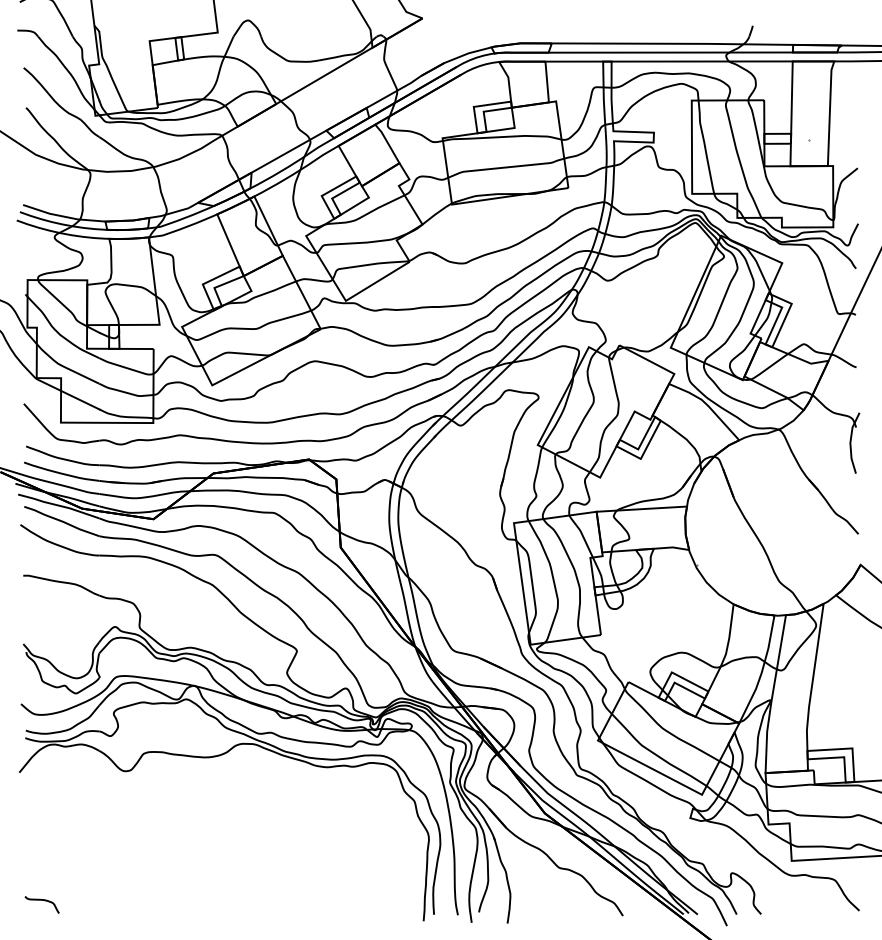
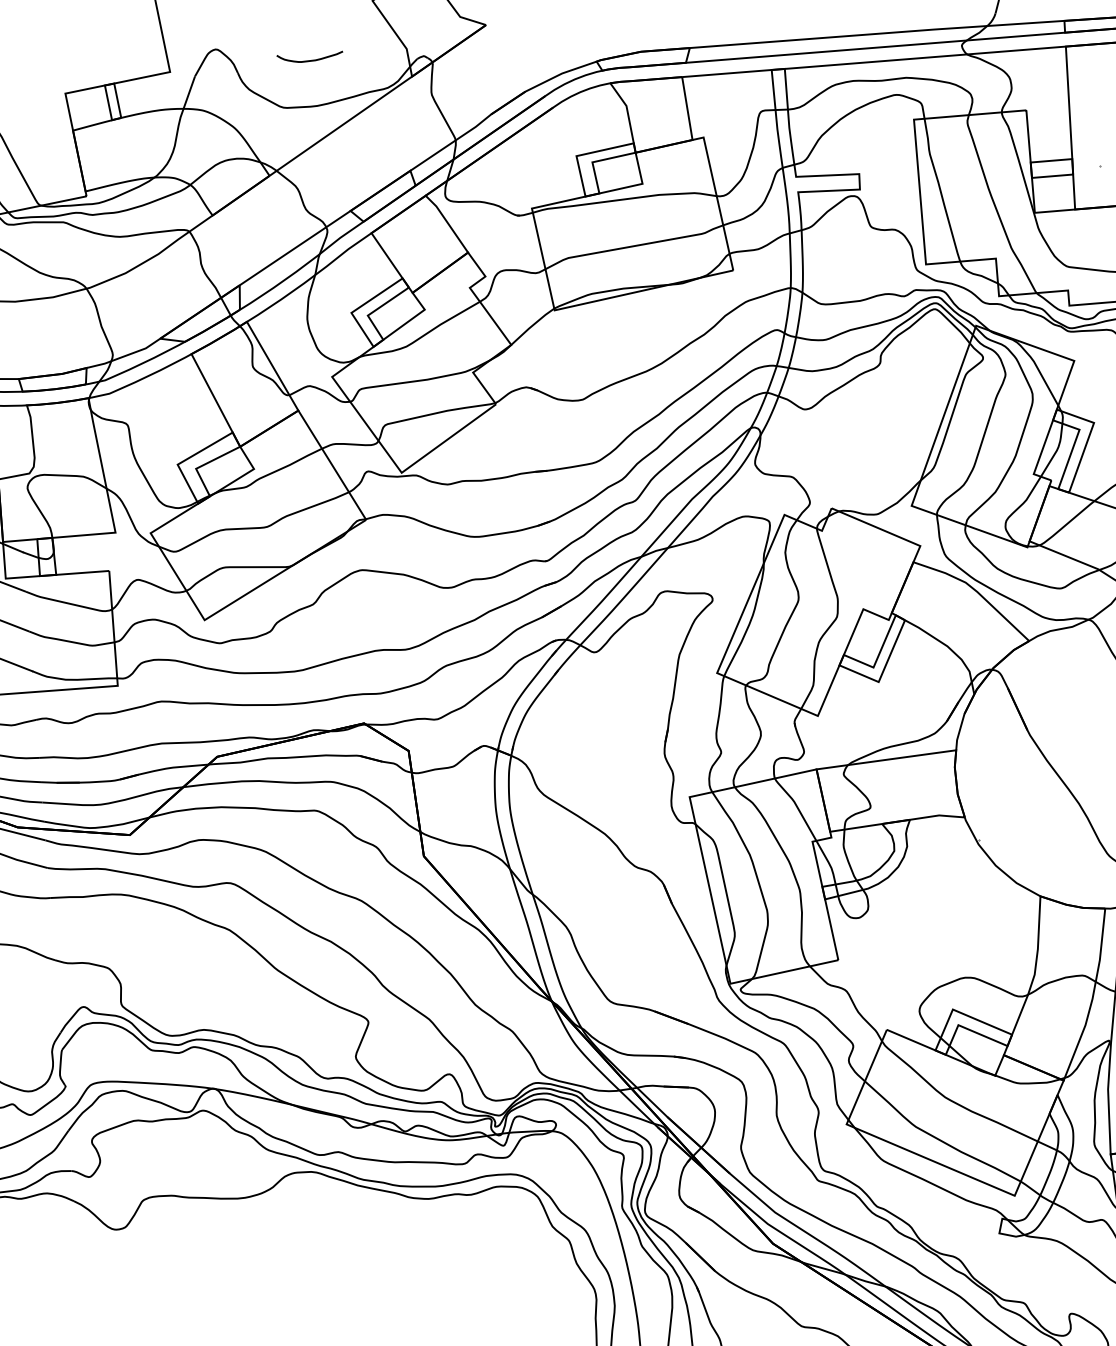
curve: (307, 31) -> (309, 59), added

